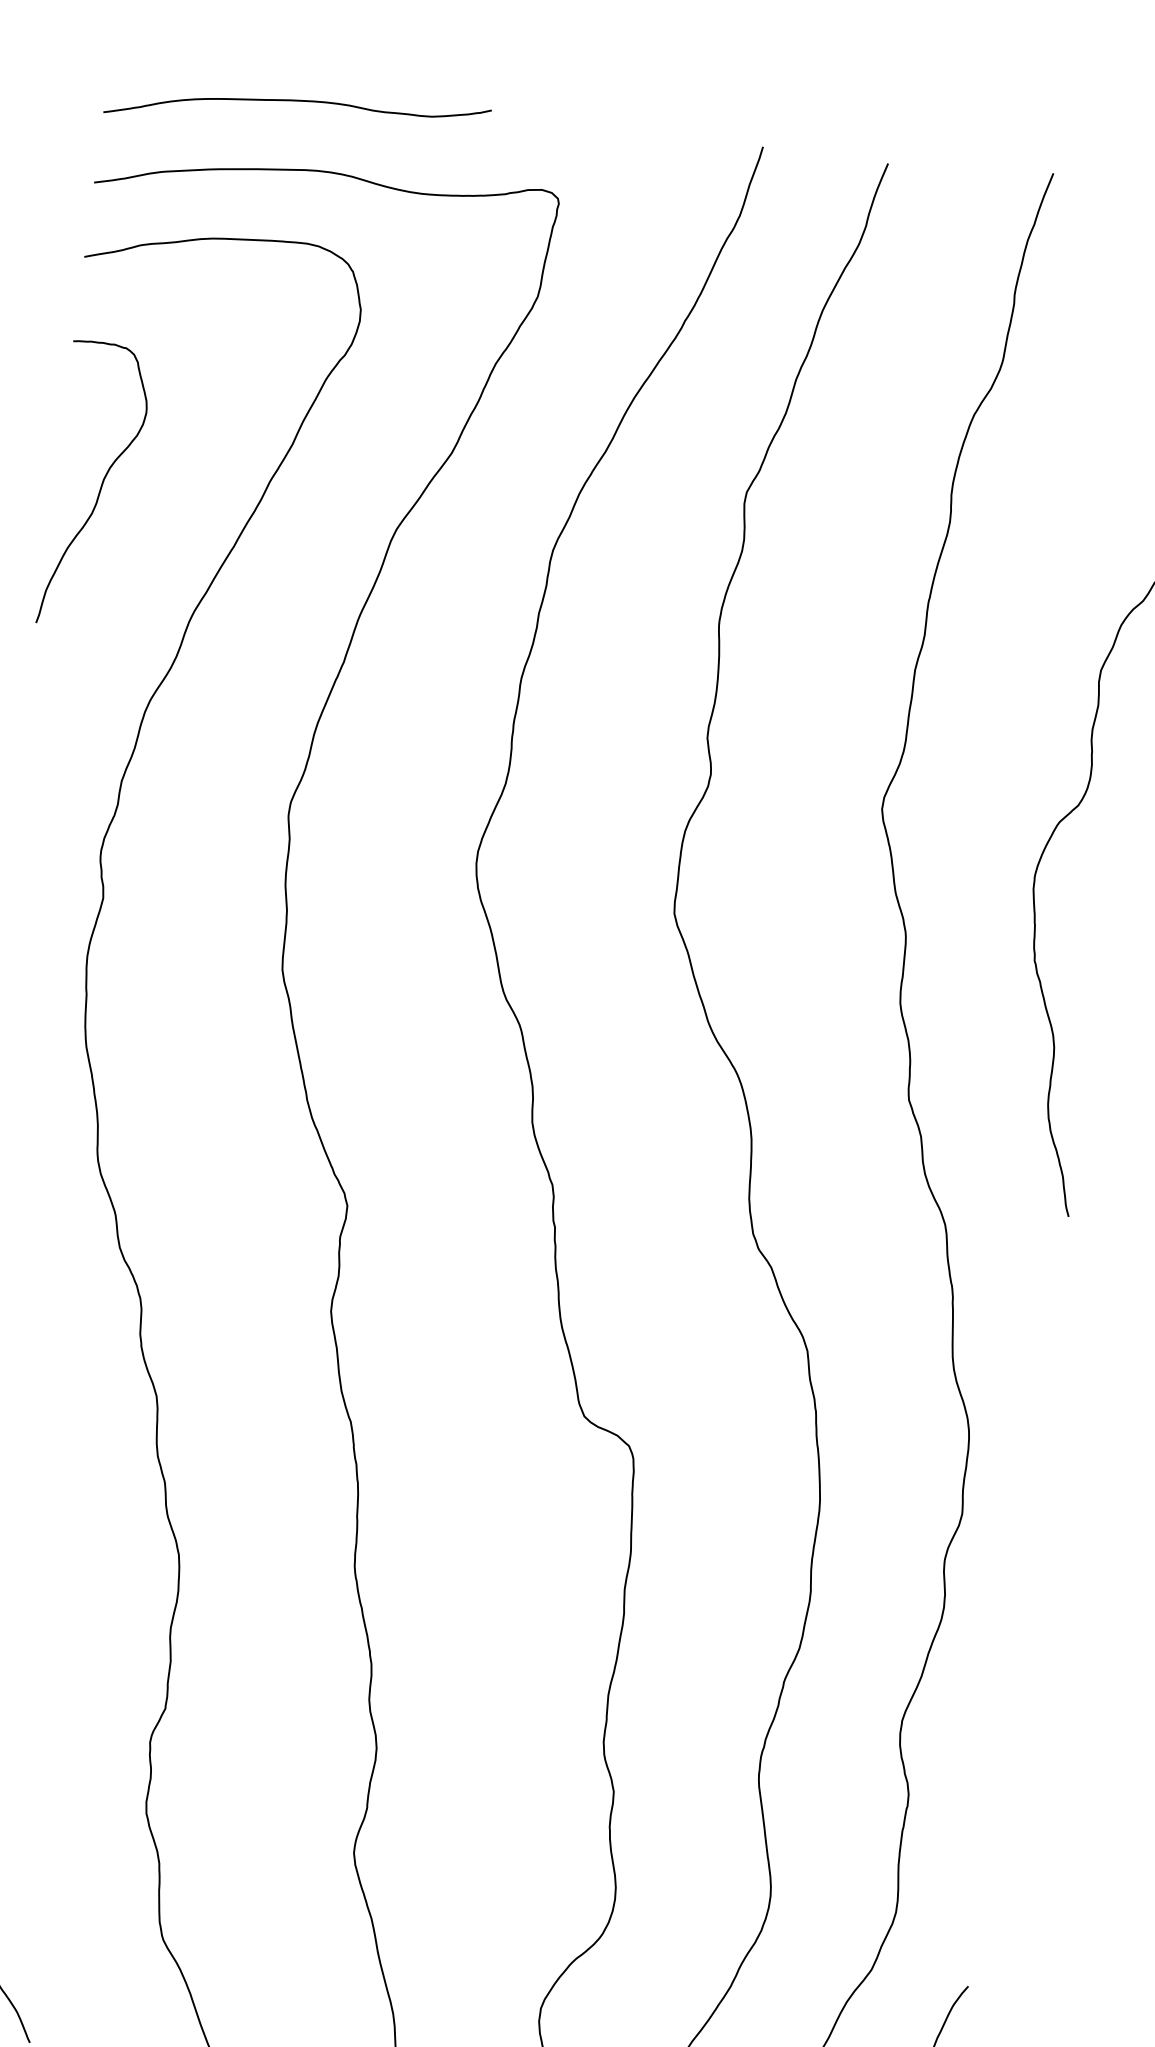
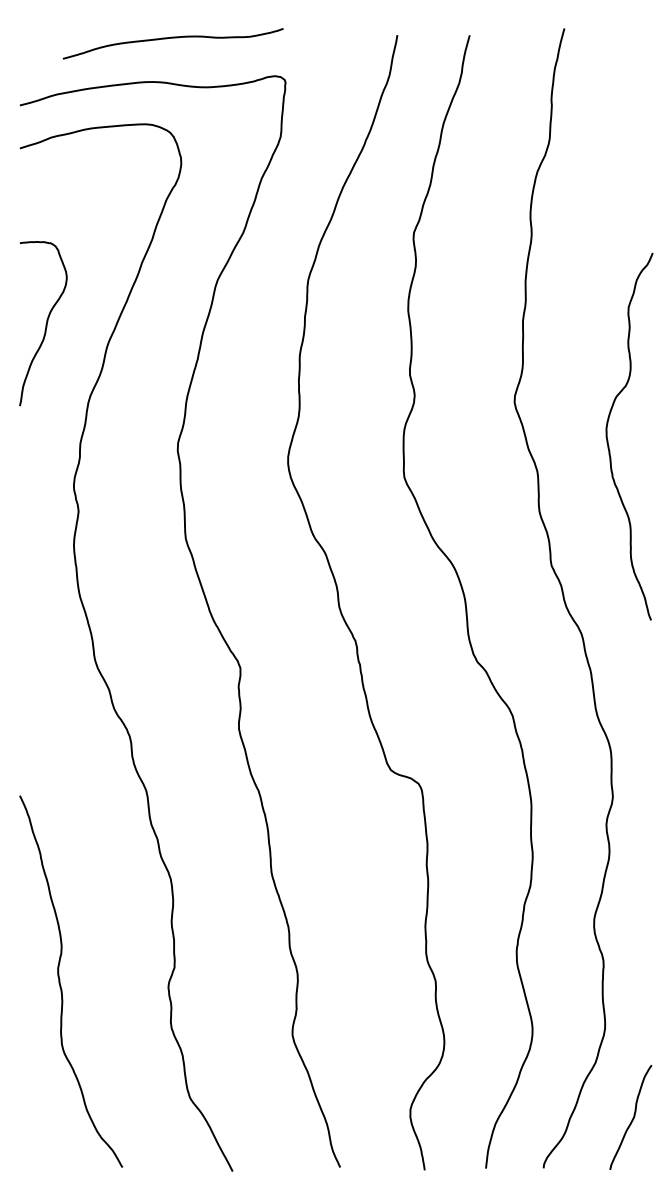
curve: (297, 102) -> (172, 38), moved
curve: (98, 487) -> (45, 324), moved

